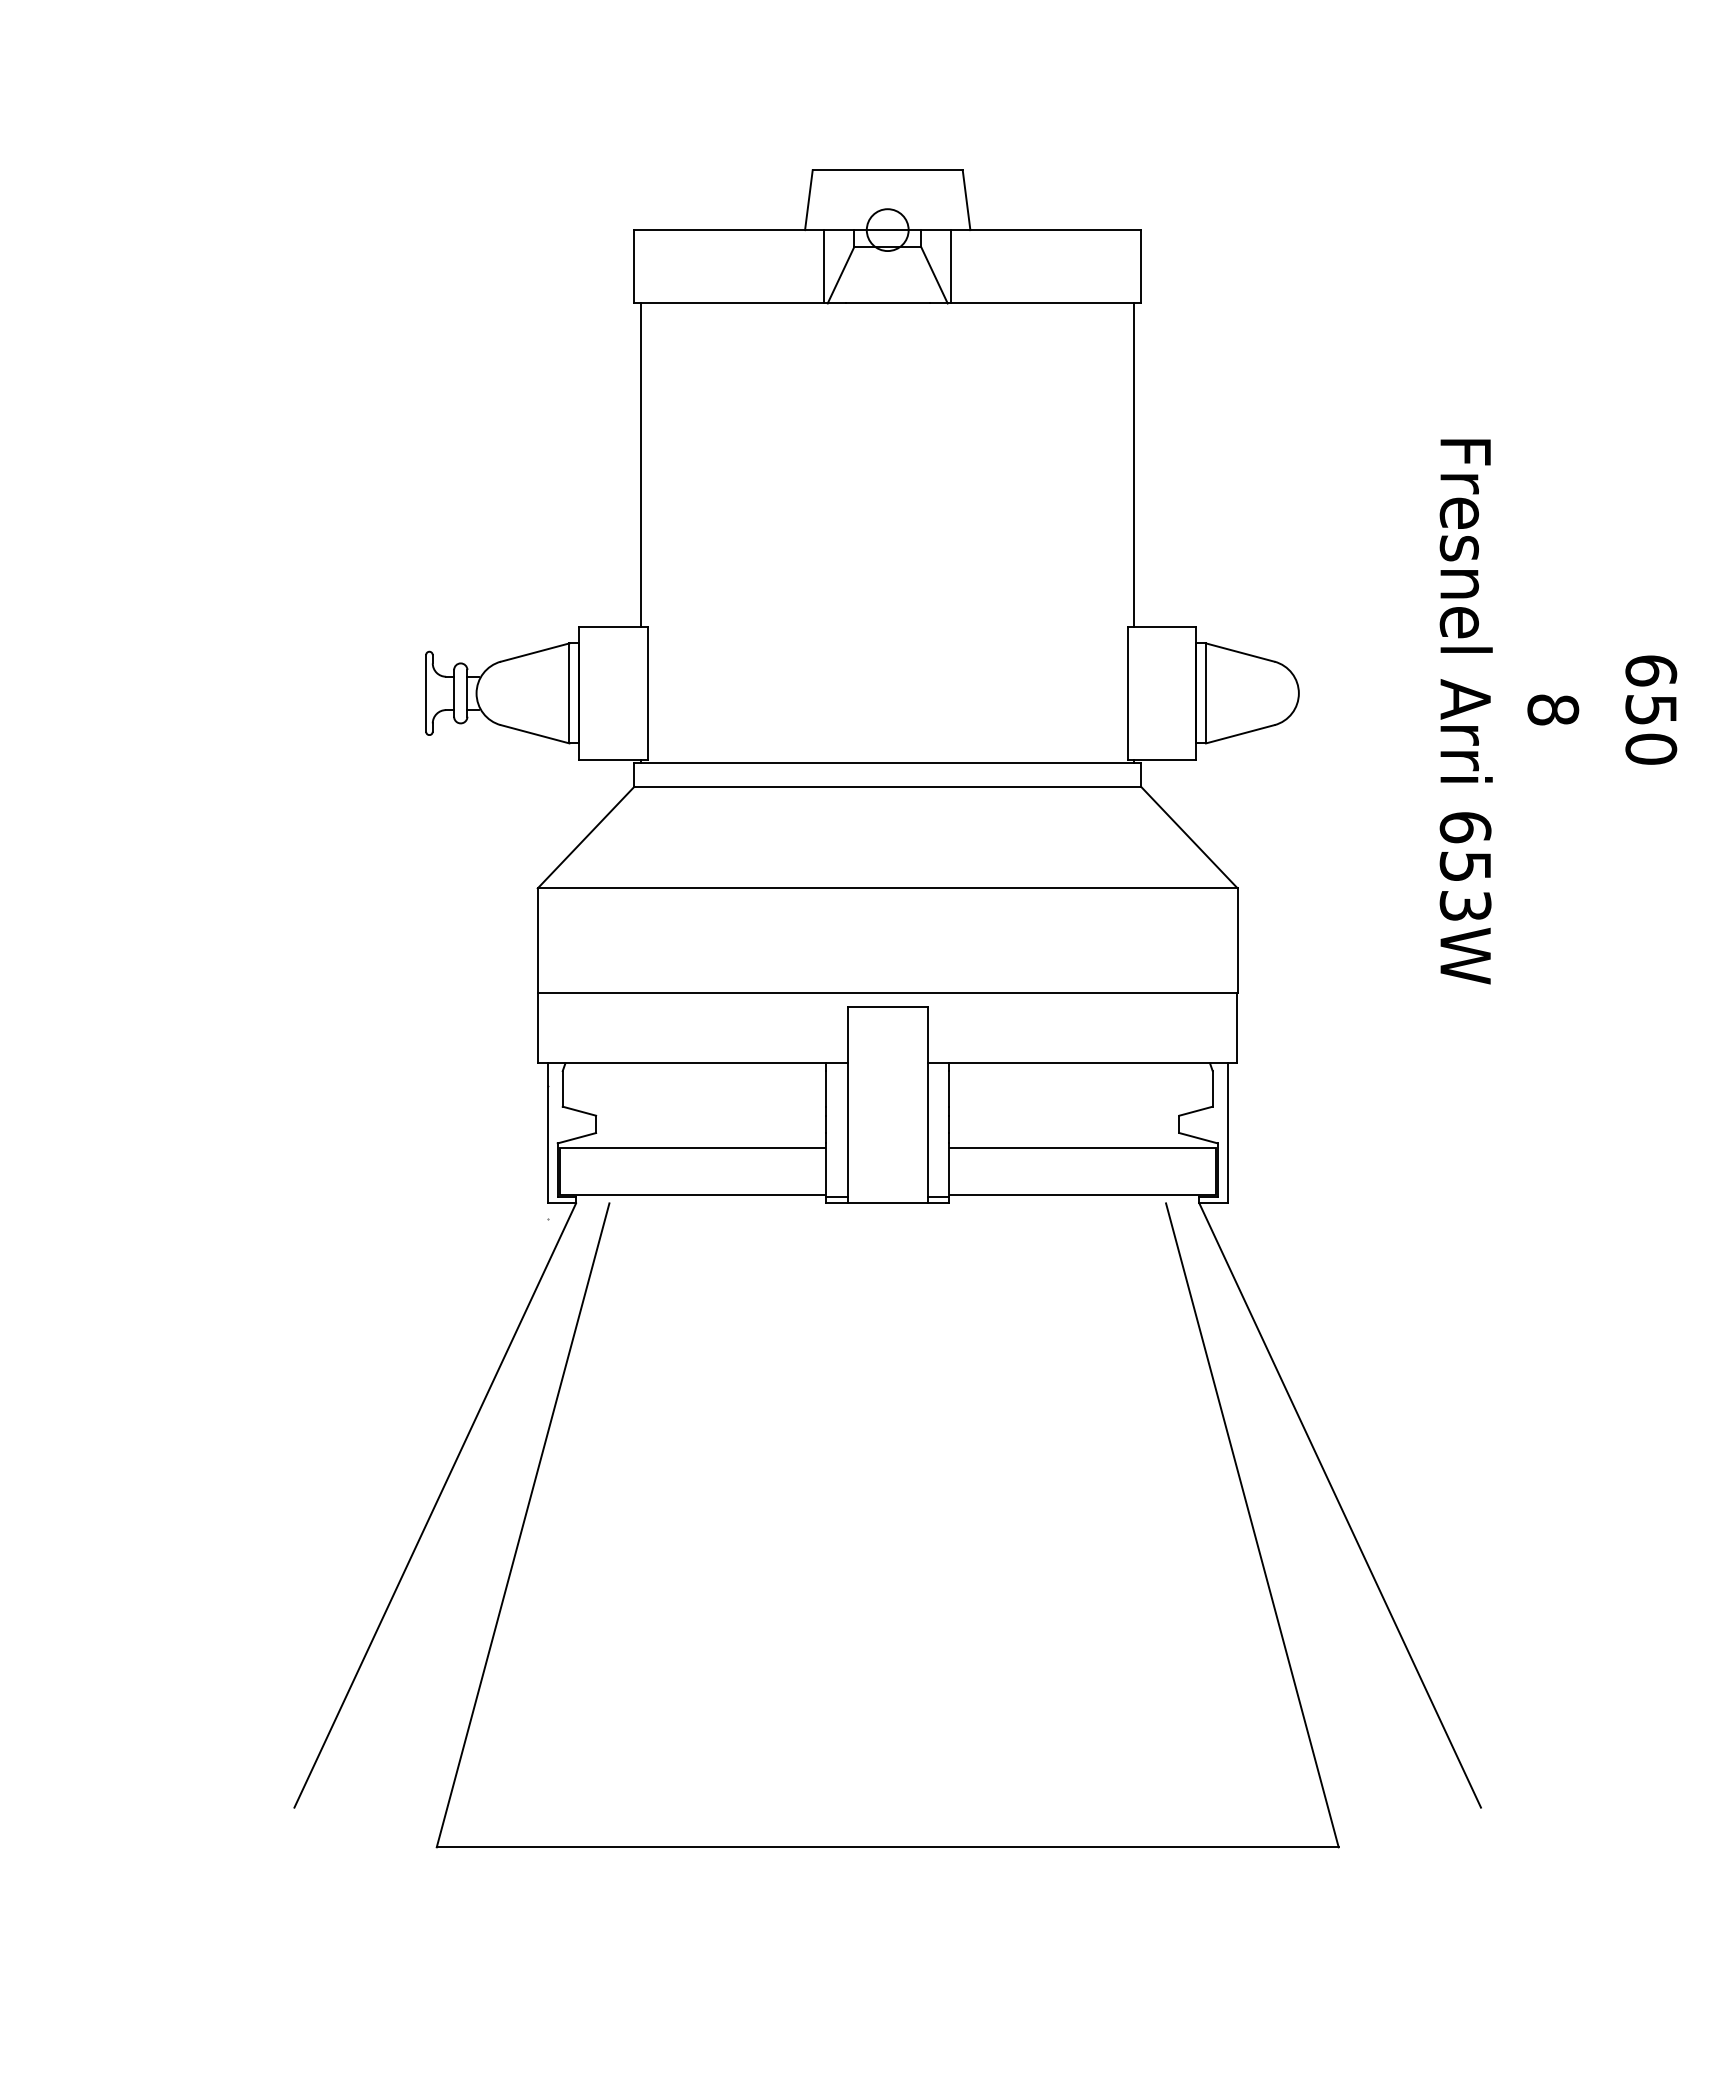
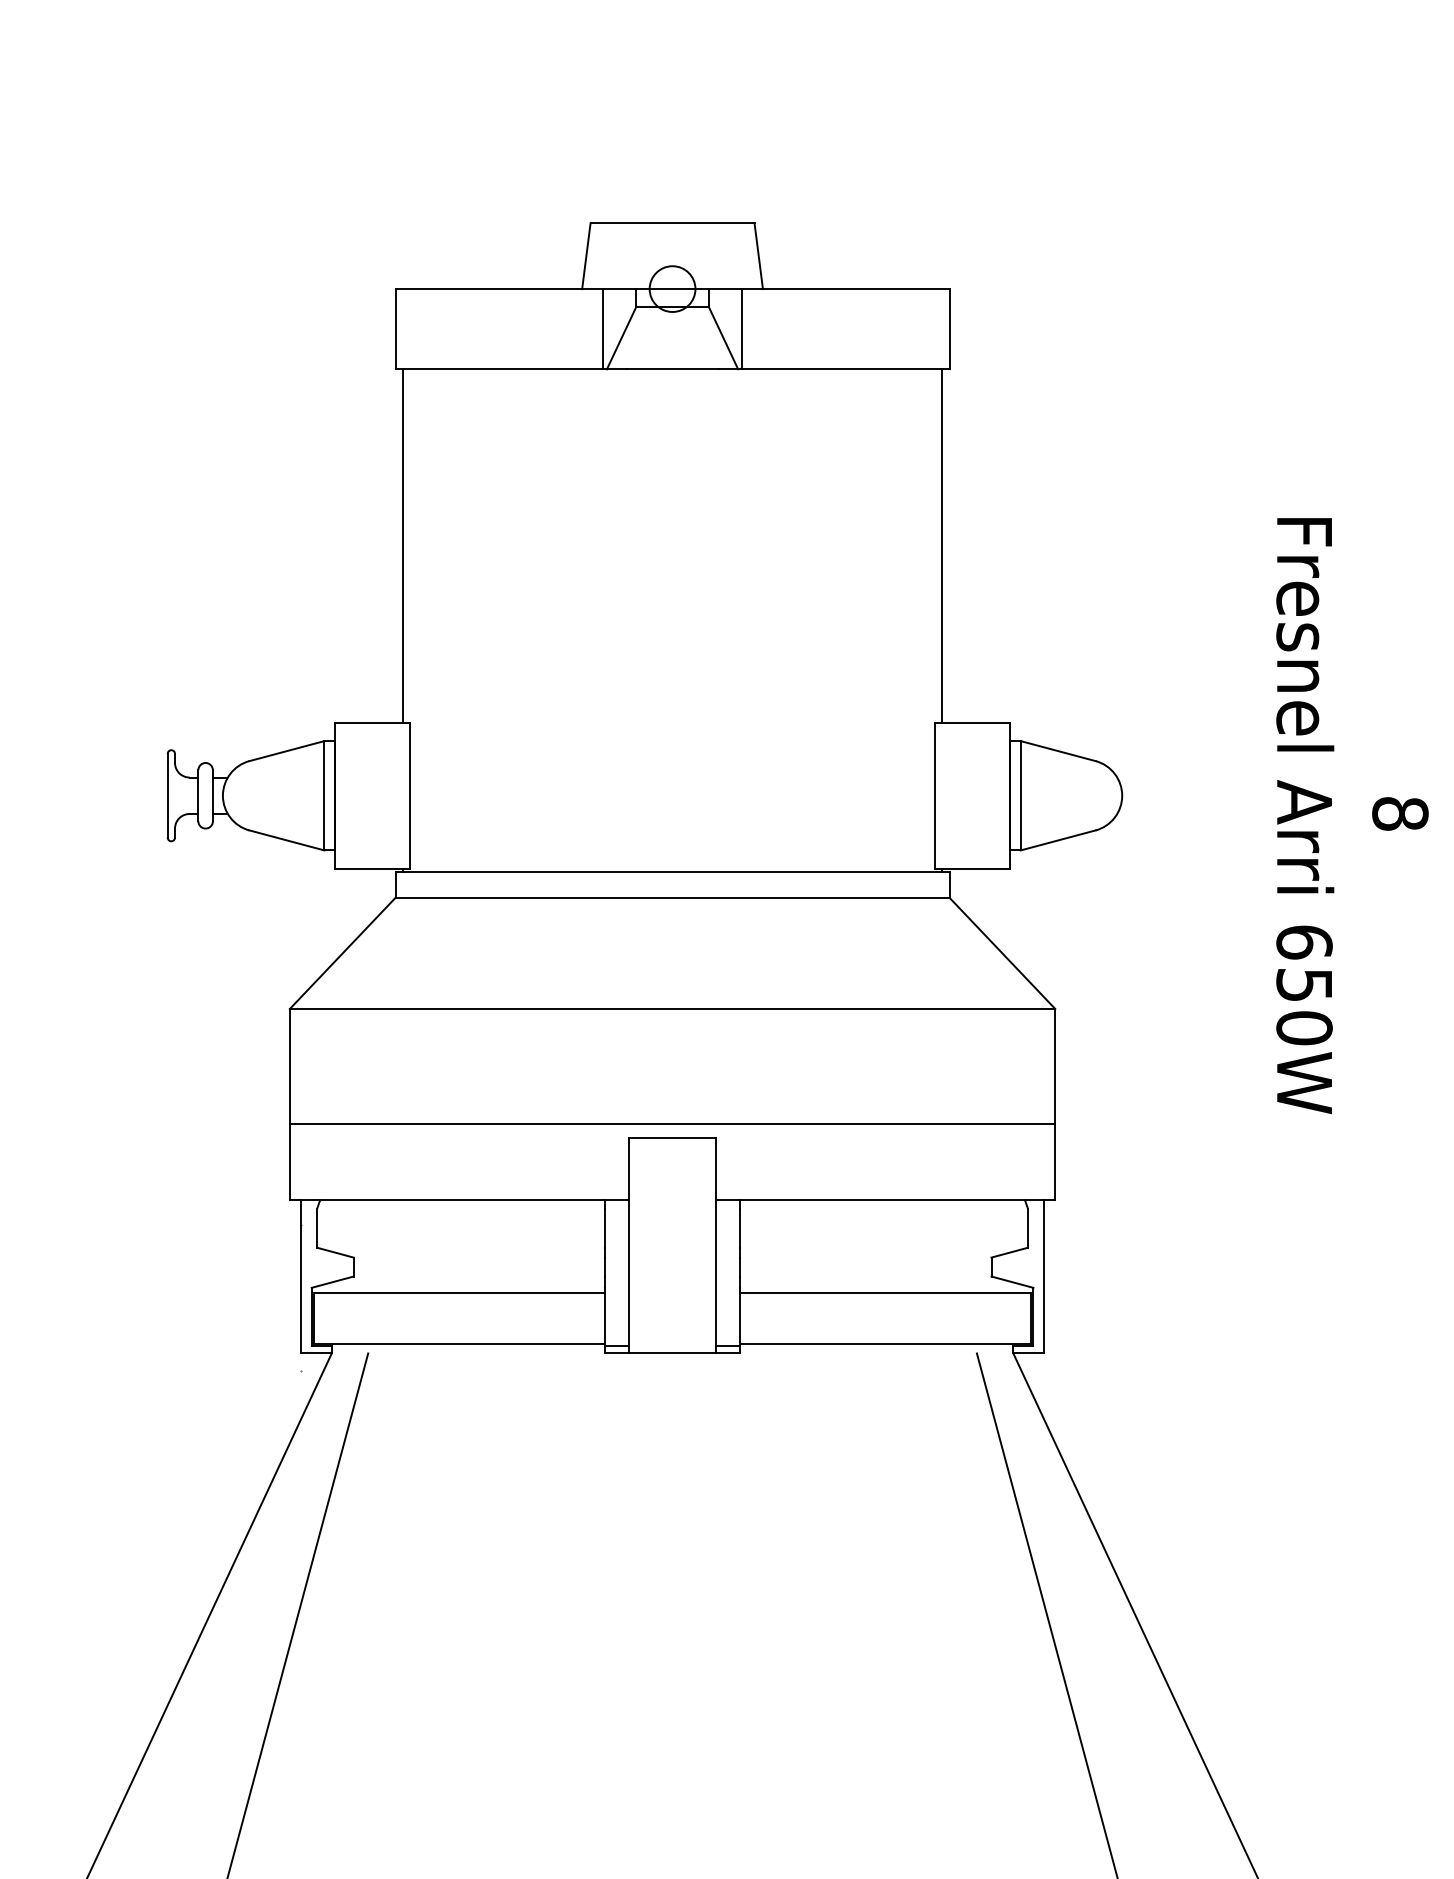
text: (1465, 905) -> (1304, 1027), 653W -> 650W

